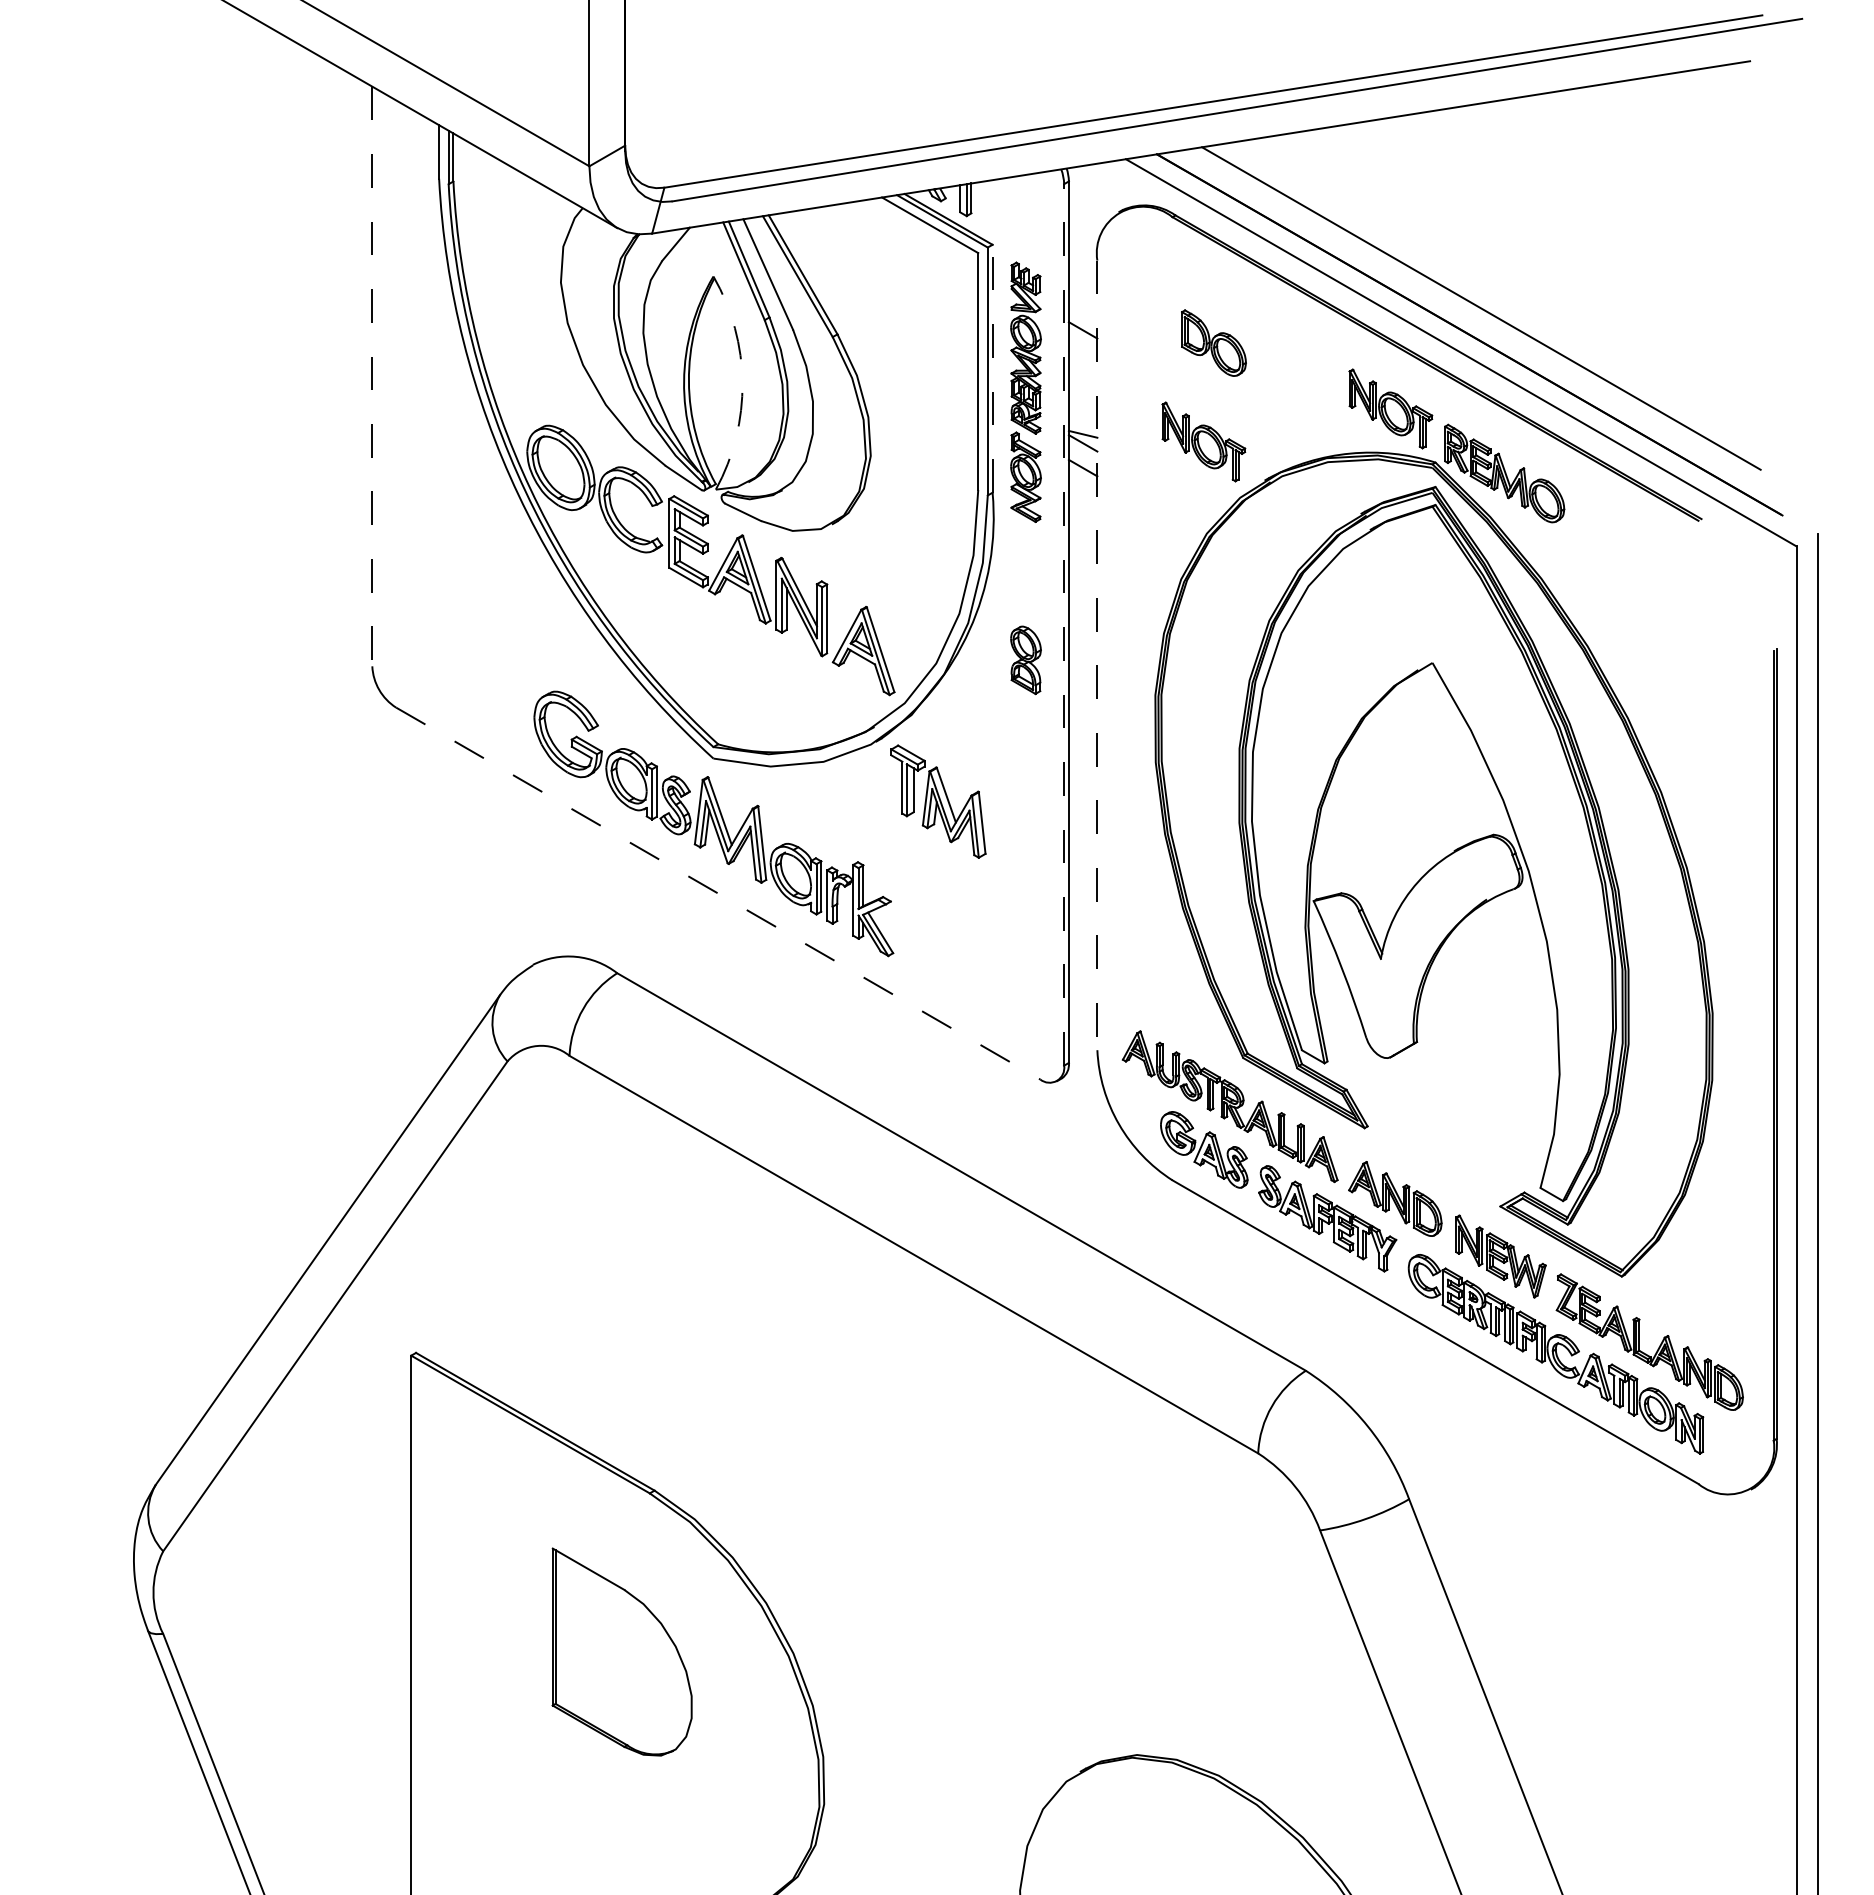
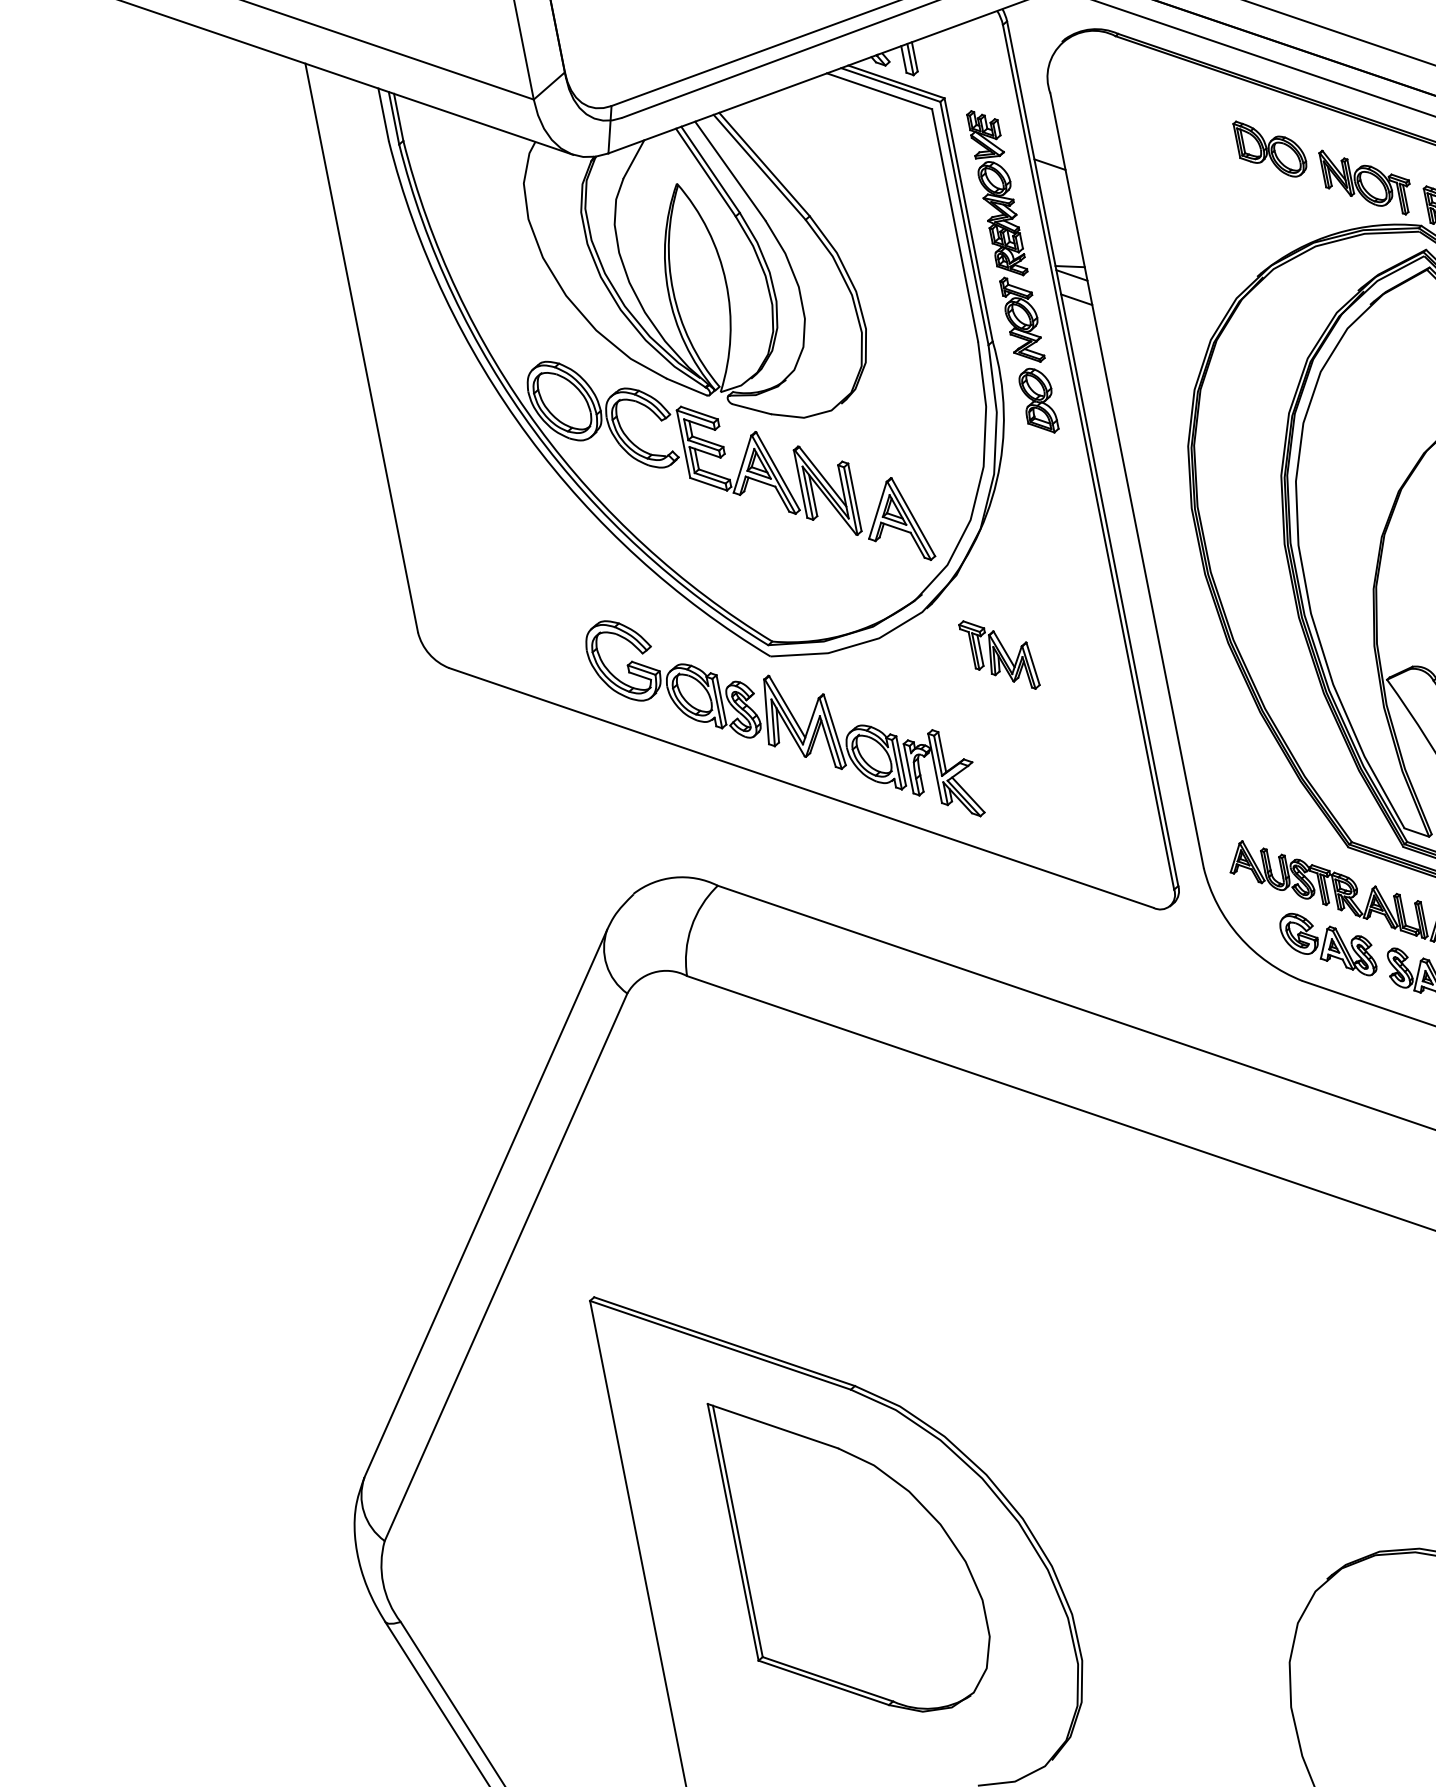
part: (1213, 342) -> (1270, 147), moved
line: (992, 368) -> (968, 219), dashed -> solid
line: (372, 376) -> (361, 347), dashed -> solid
arc: (742, 382) -> (725, 281), dashed -> solid
part: (1203, 441) -> (1189, 250), removed
line: (1064, 624) -> (1088, 456), dashed -> solid
line: (1097, 655) -> (1127, 480), dashed -> solid
part: (1025, 660) -> (1038, 401), moved
part: (937, 801) -> (998, 655), size x0.71
line: (718, 893) -> (801, 787), dashed -> solid
part: (621, 1651) -> (853, 1550), size x1.67

